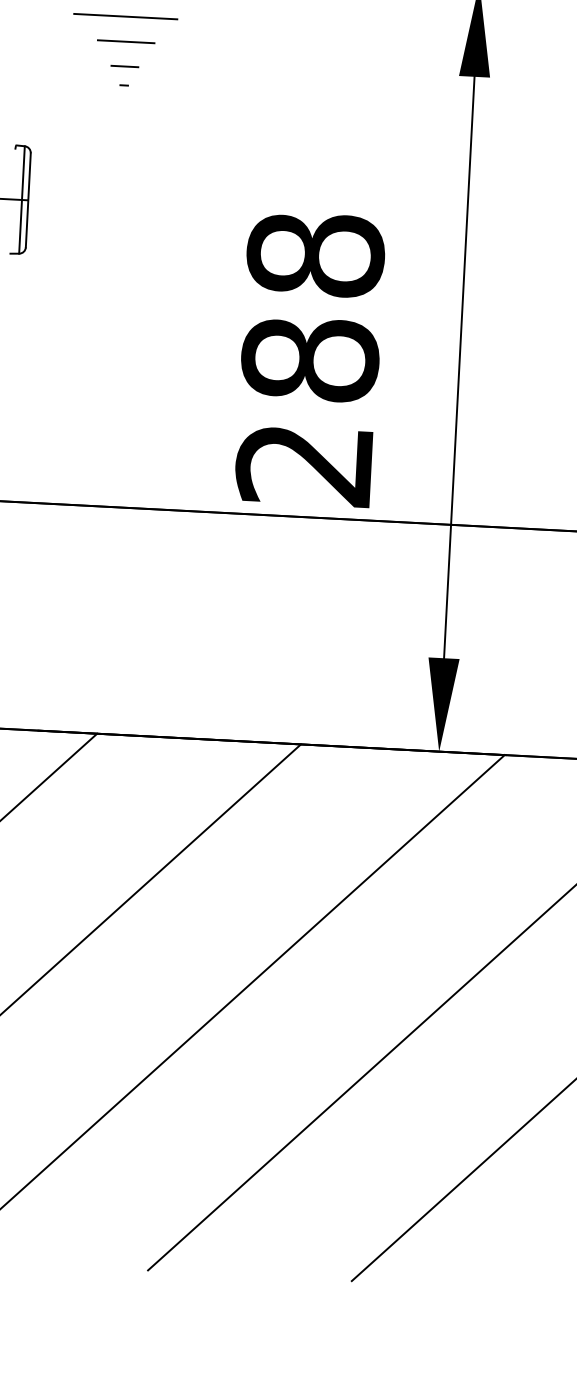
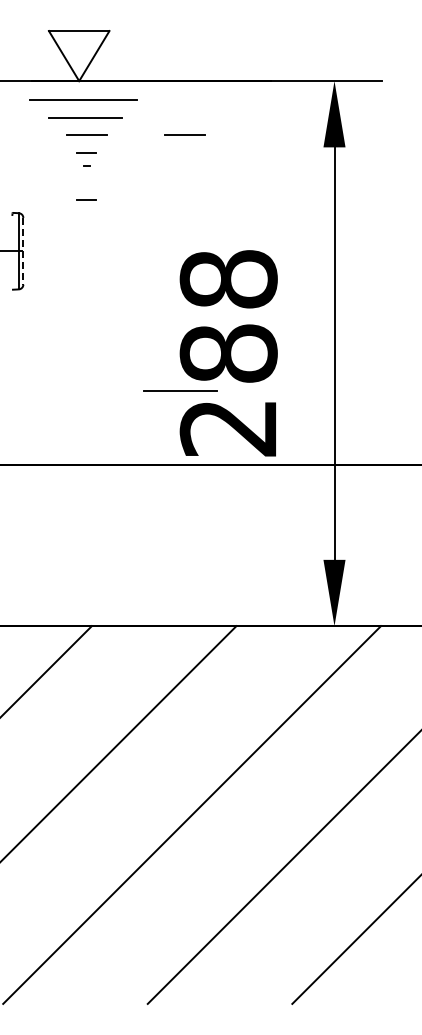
line: (264, 47) -> (184, 134), added
line: (121, 131) -> (86, 199), added
line: (28, 200) -> (23, 251), solid -> dashed
line: (239, 408) -> (180, 390), added

